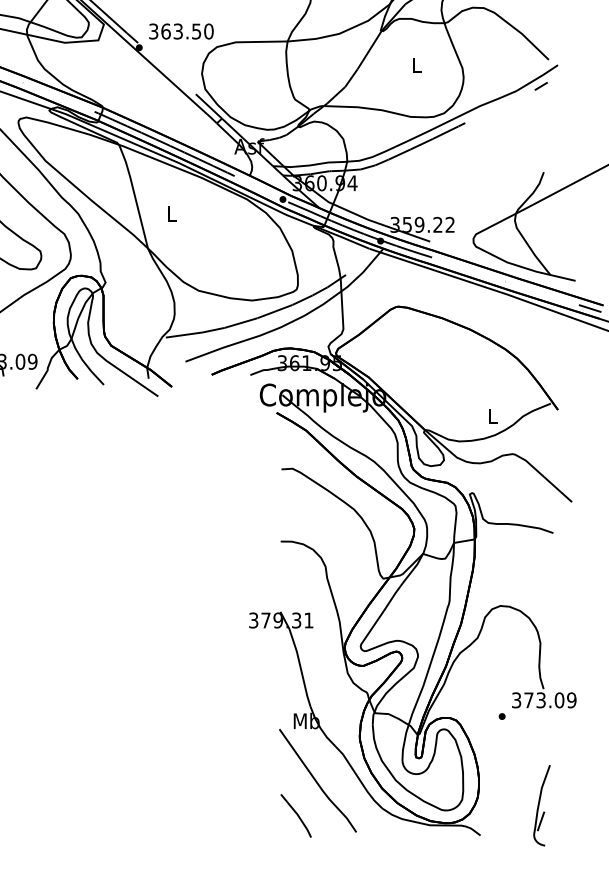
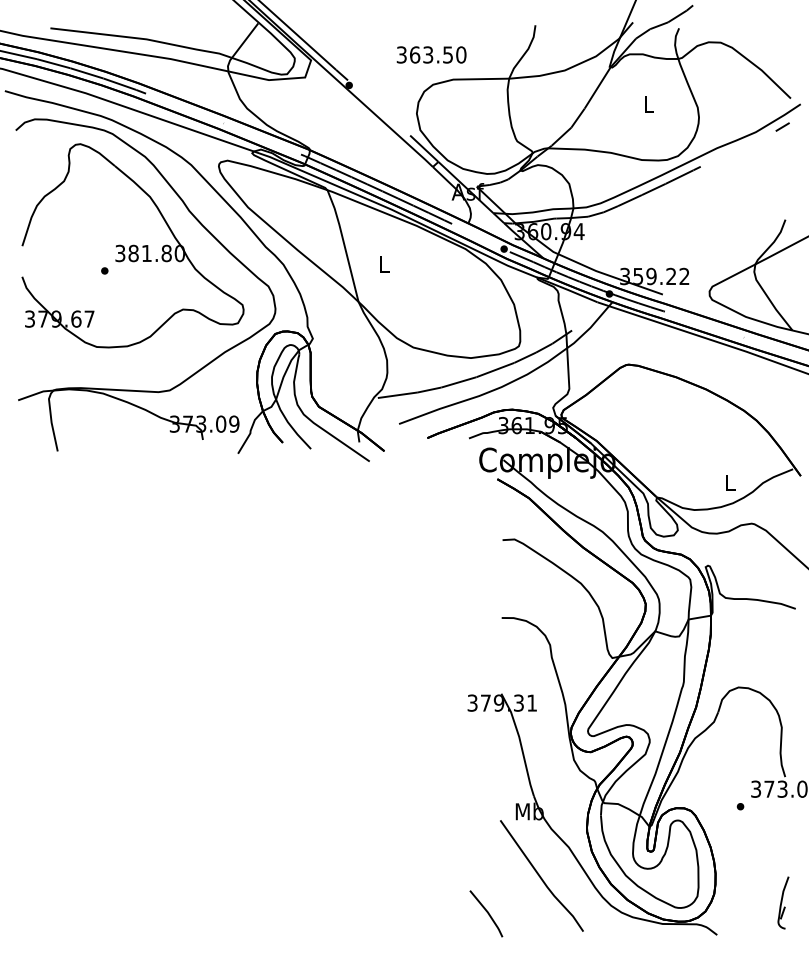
text: (181, 31) -> (431, 54), moved
part: (542, 805) -> (783, 902), size x0.6
line: (296, 814) -> (486, 912), moved

